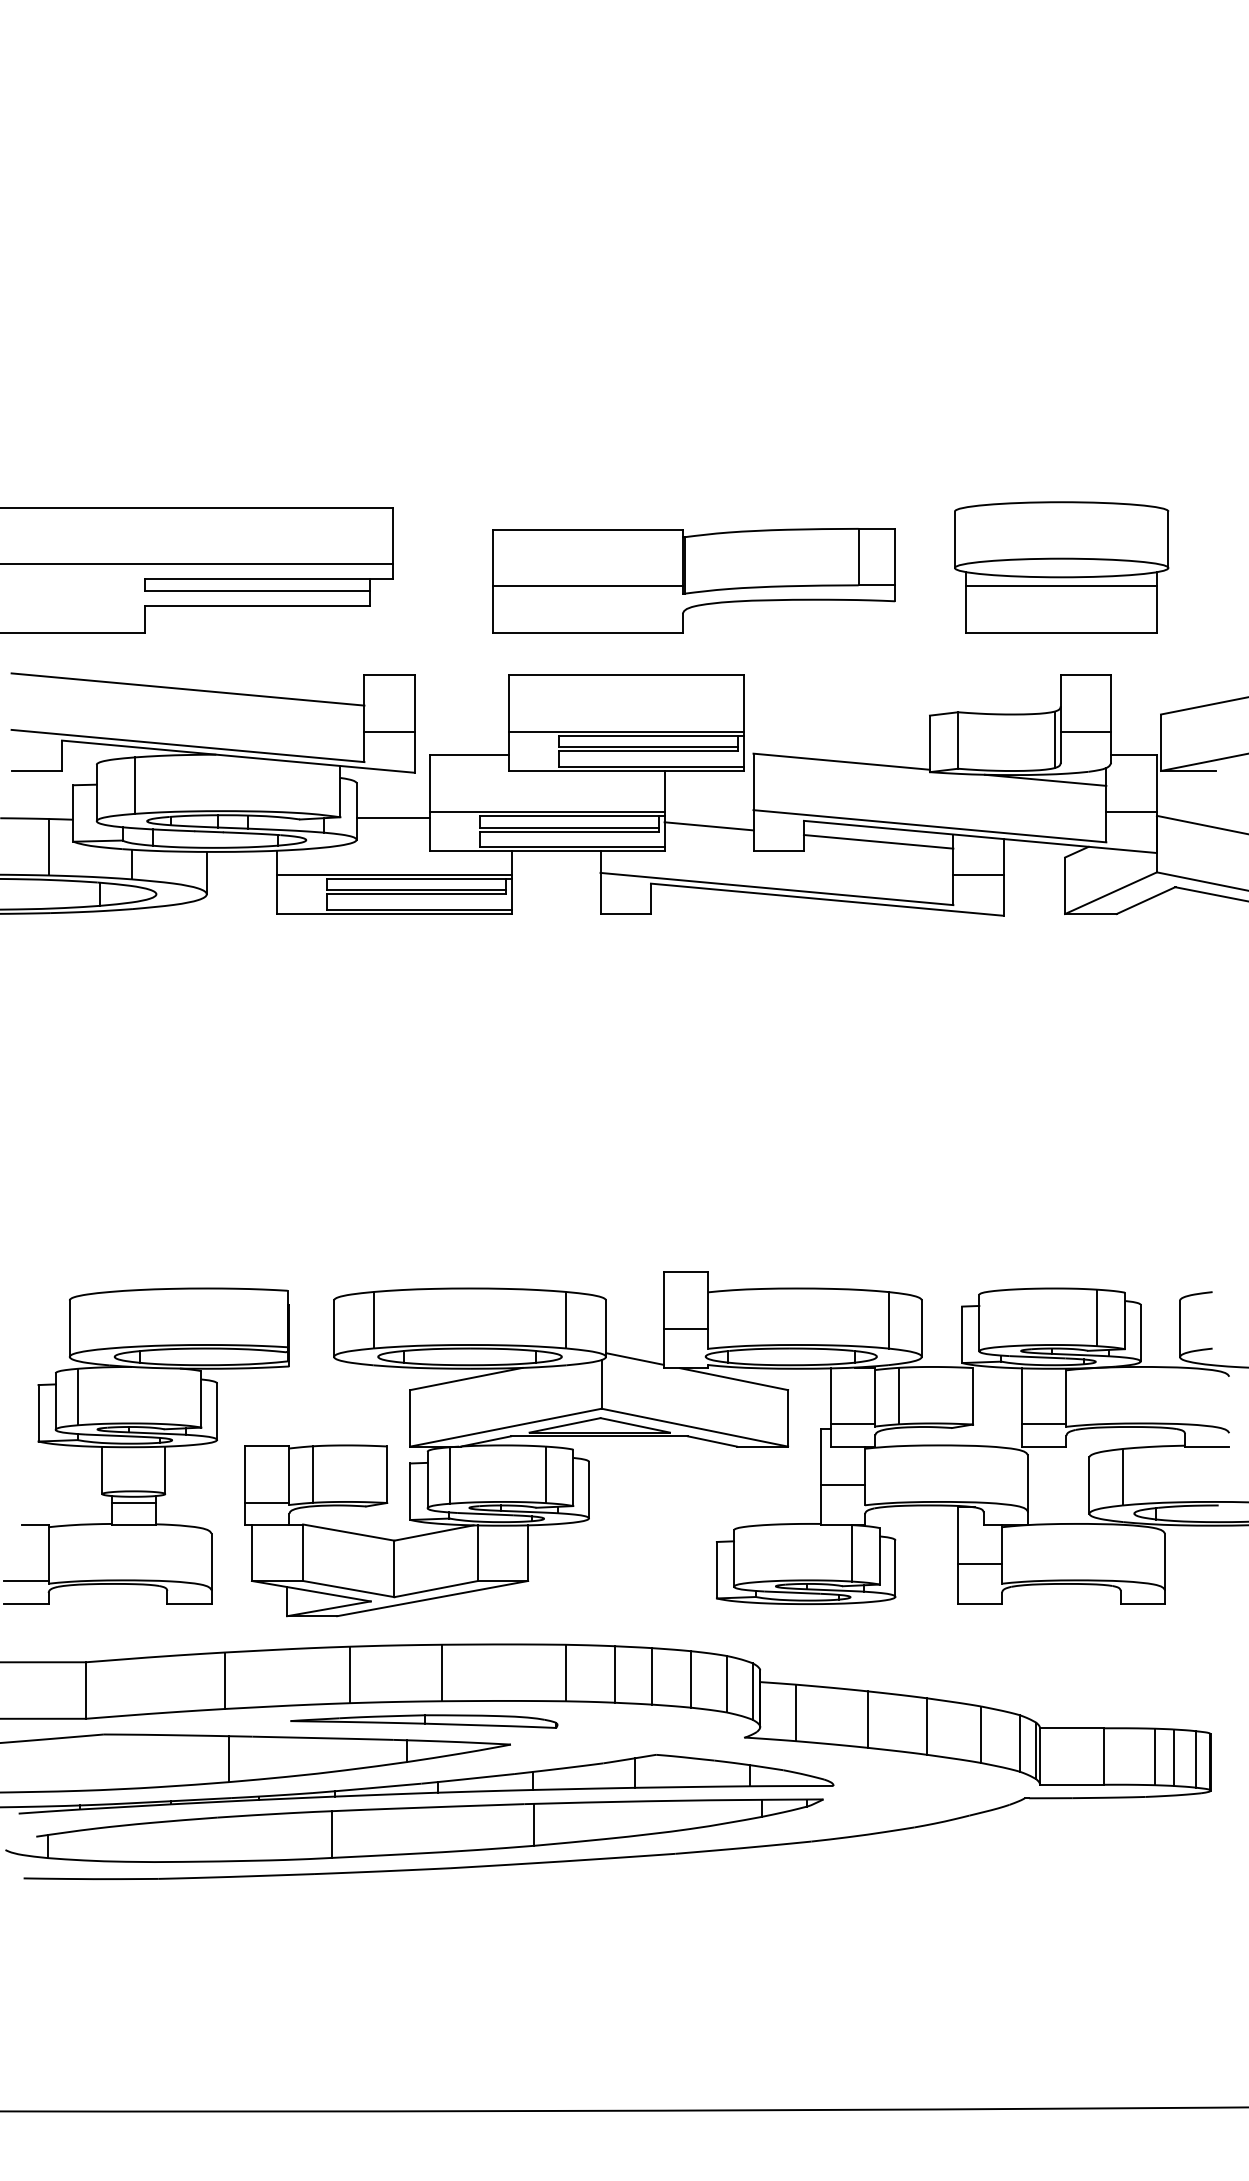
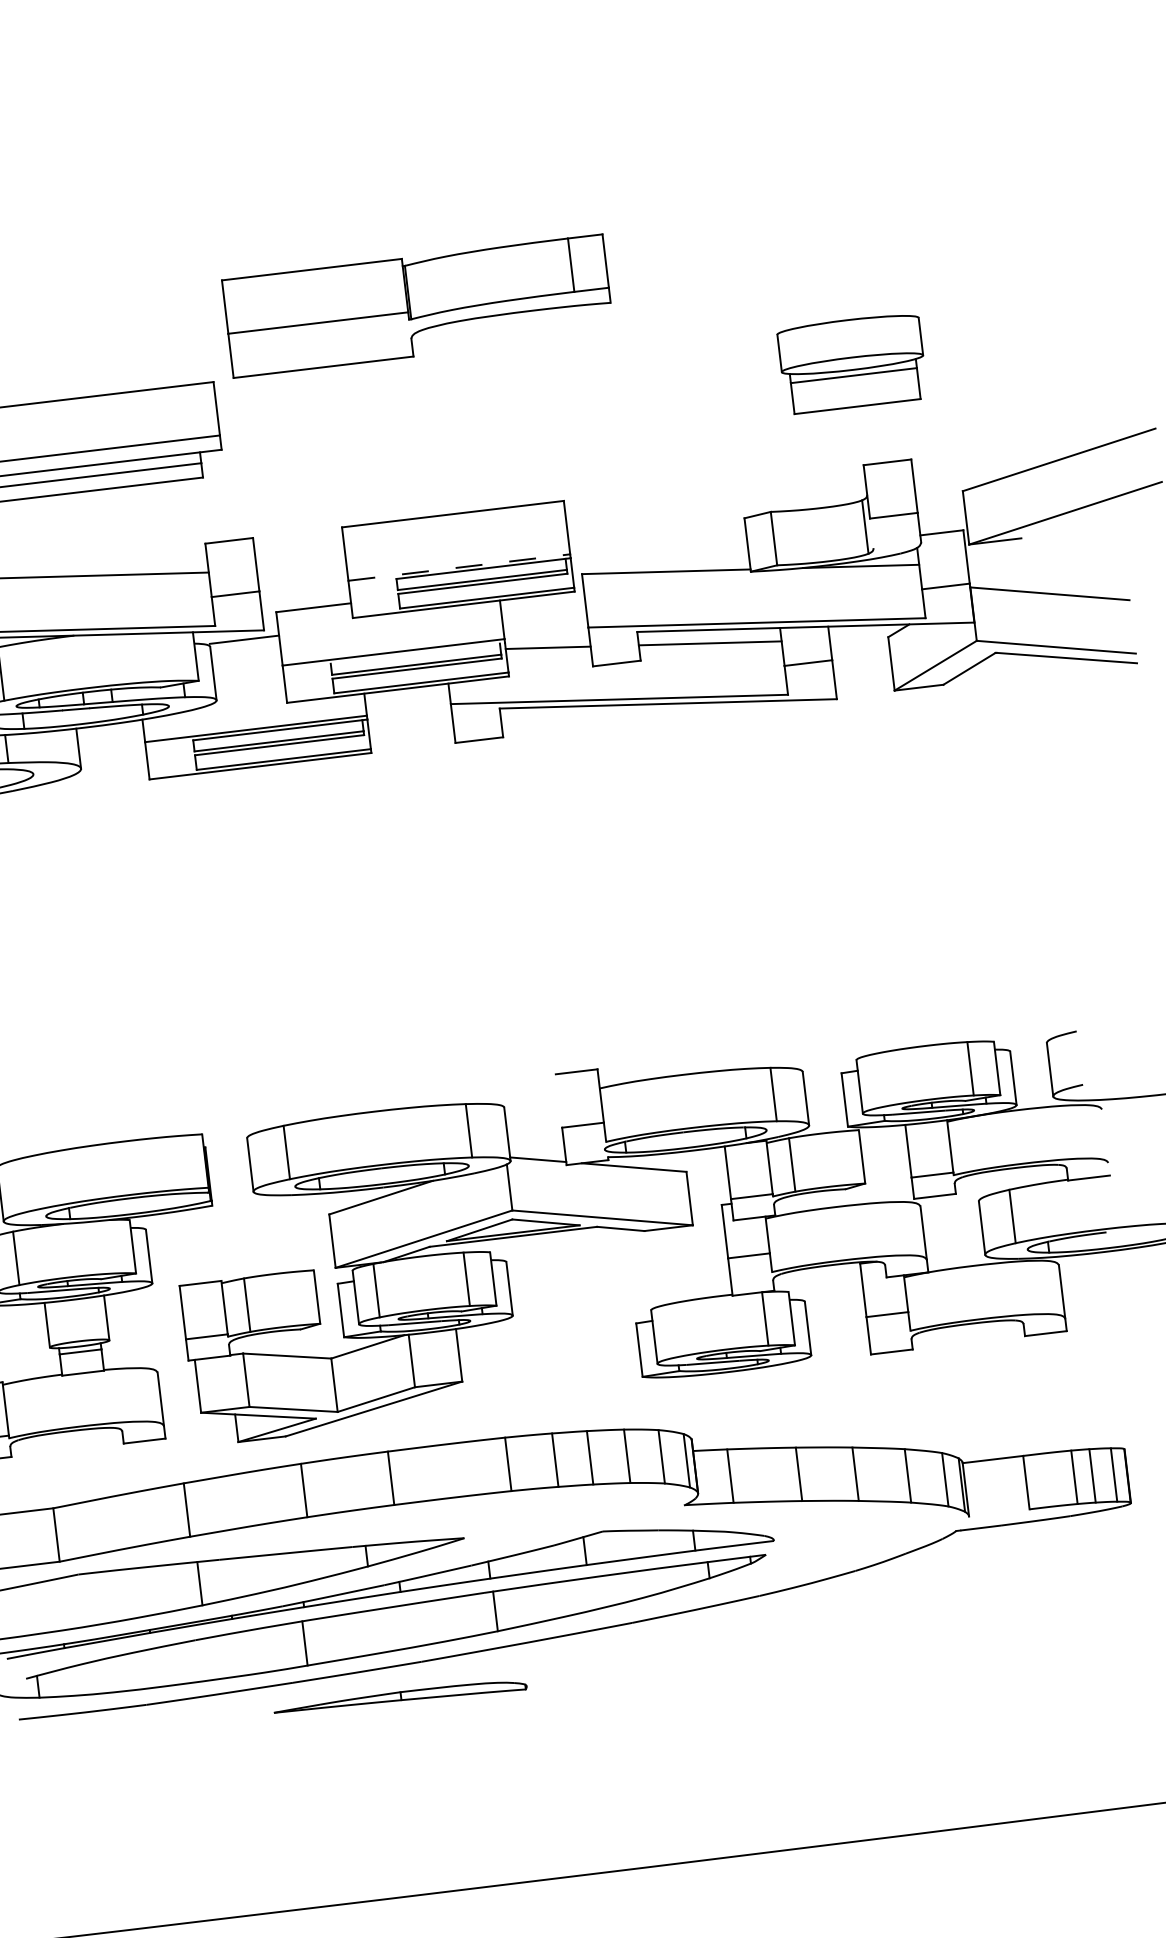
part: (1061, 567) -> (852, 363), size x0.7
part: (693, 580) -> (417, 305), moved
line: (626, 731) -> (459, 567), solid -> dashed
line: (1060, 746) -> (871, 532), removed
line: (572, 815) -> (417, 652), removed
line: (392, 818) -> (243, 640), moved
line: (663, 1300) -> (558, 1101), removed
part: (424, 1721) -> (400, 1698), moved
line: (1071, 1784) -> (998, 1512), removed

